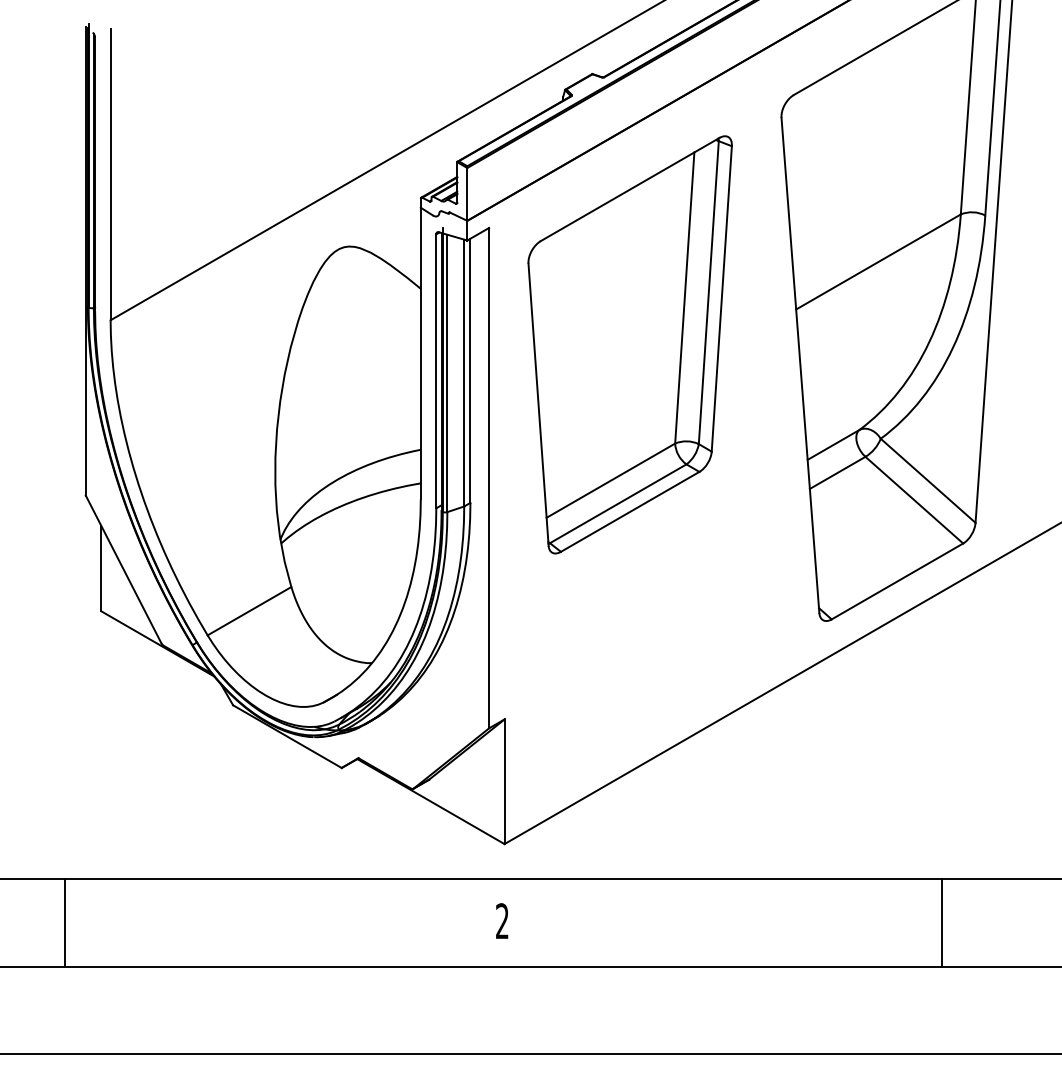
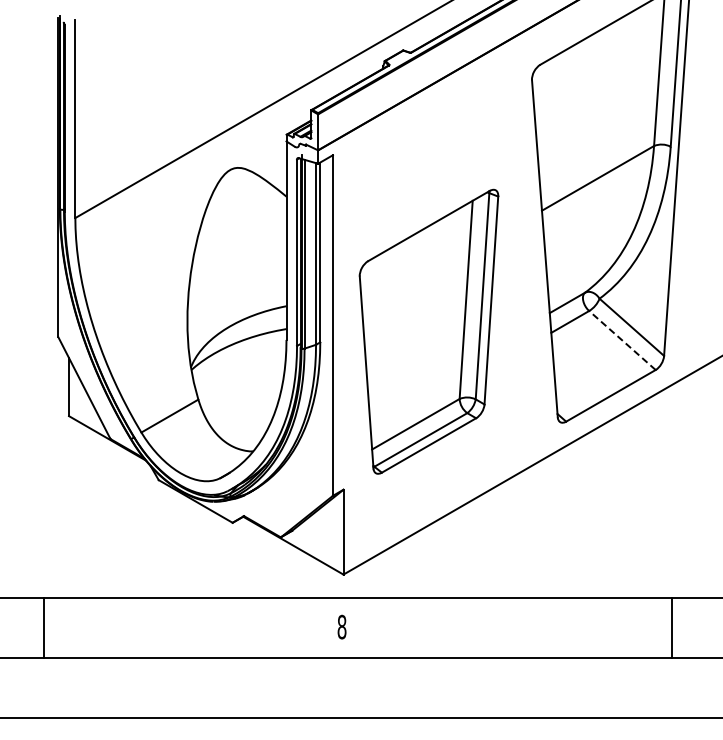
part: (629, 344) -> (428, 331), moved
line: (914, 500) -> (622, 340), solid -> dashed
text: (501, 920) -> (341, 626), 2 -> 8
line: (942, 923) -> (672, 628), moved

